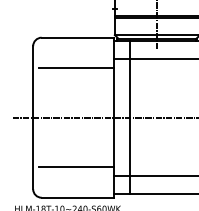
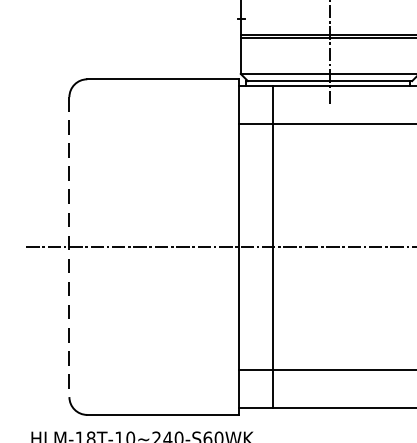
line: (76, 68) -> (160, 143), removed
line: (33, 118) -> (70, 248), solid -> dashed
line: (76, 167) -> (160, 351), removed

